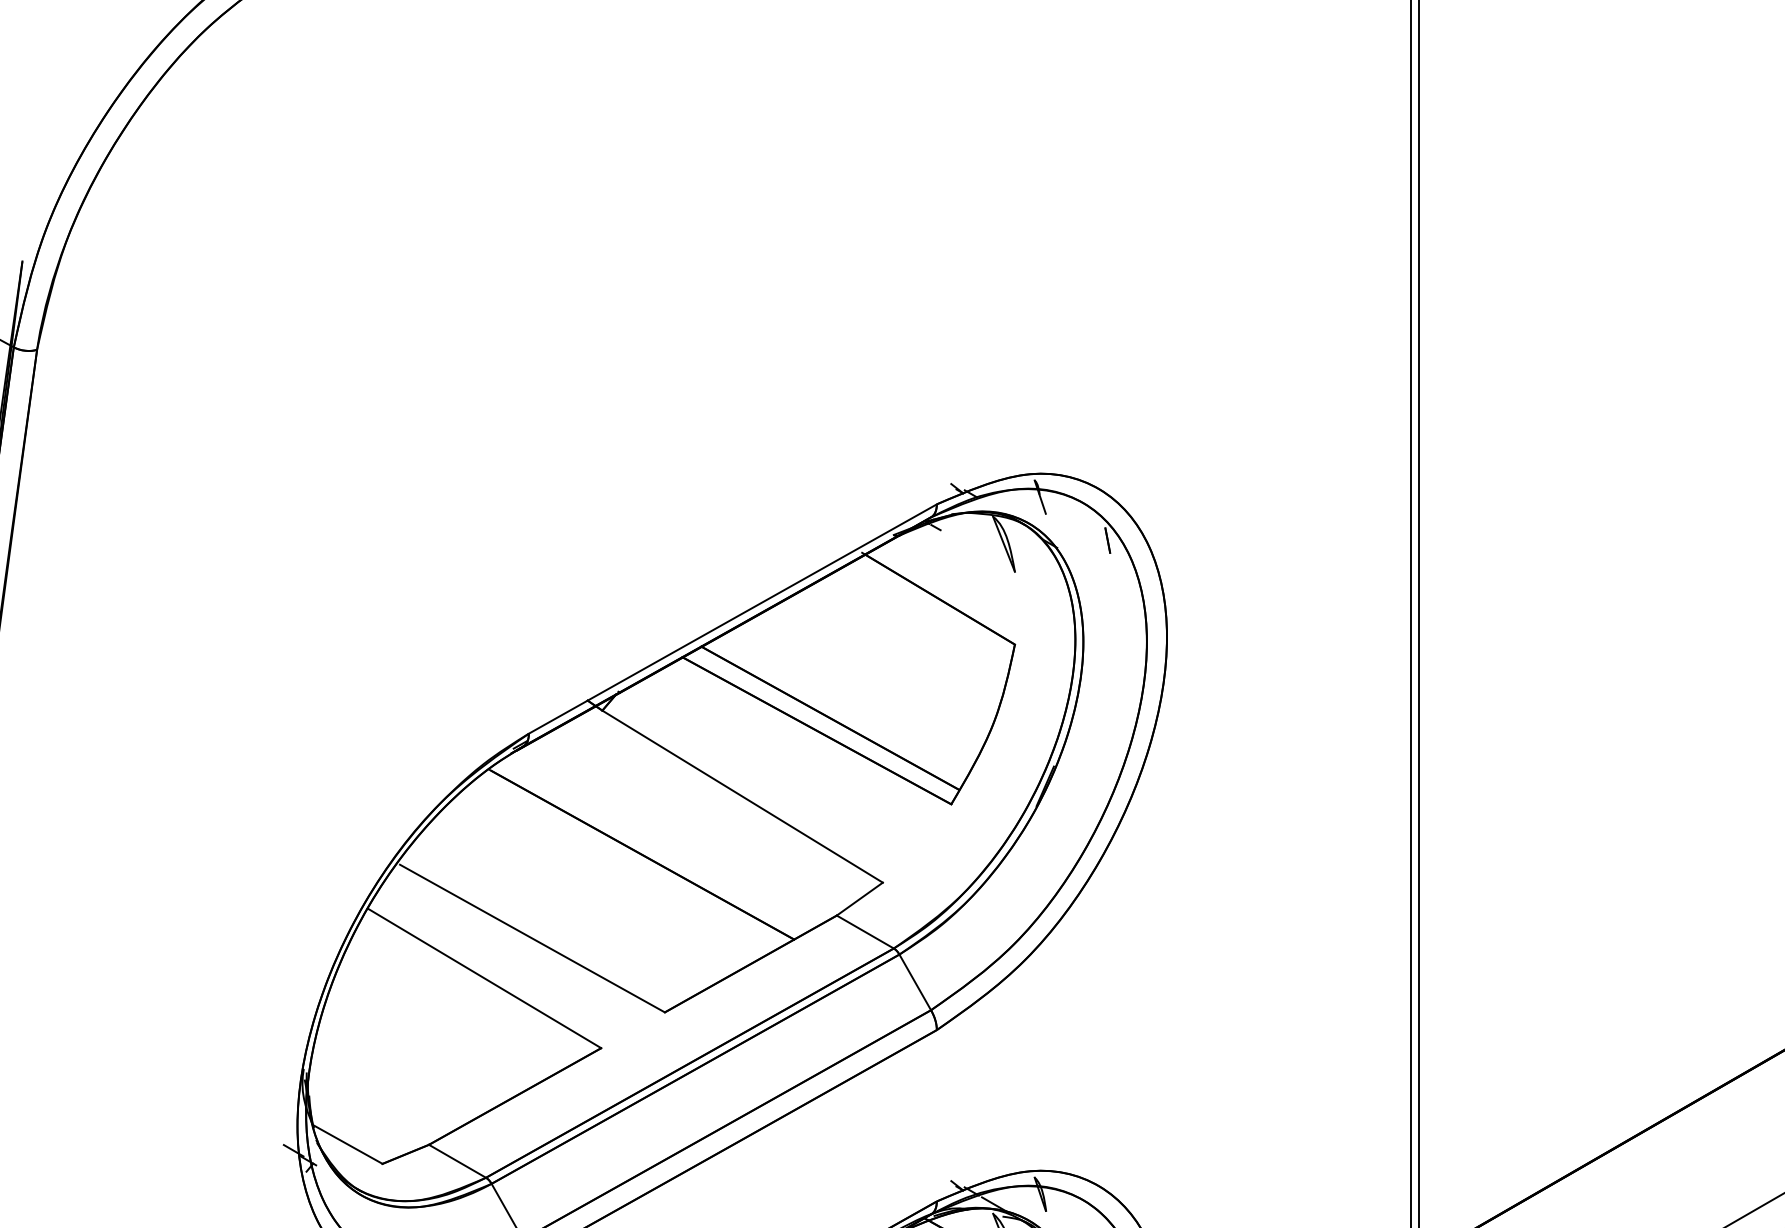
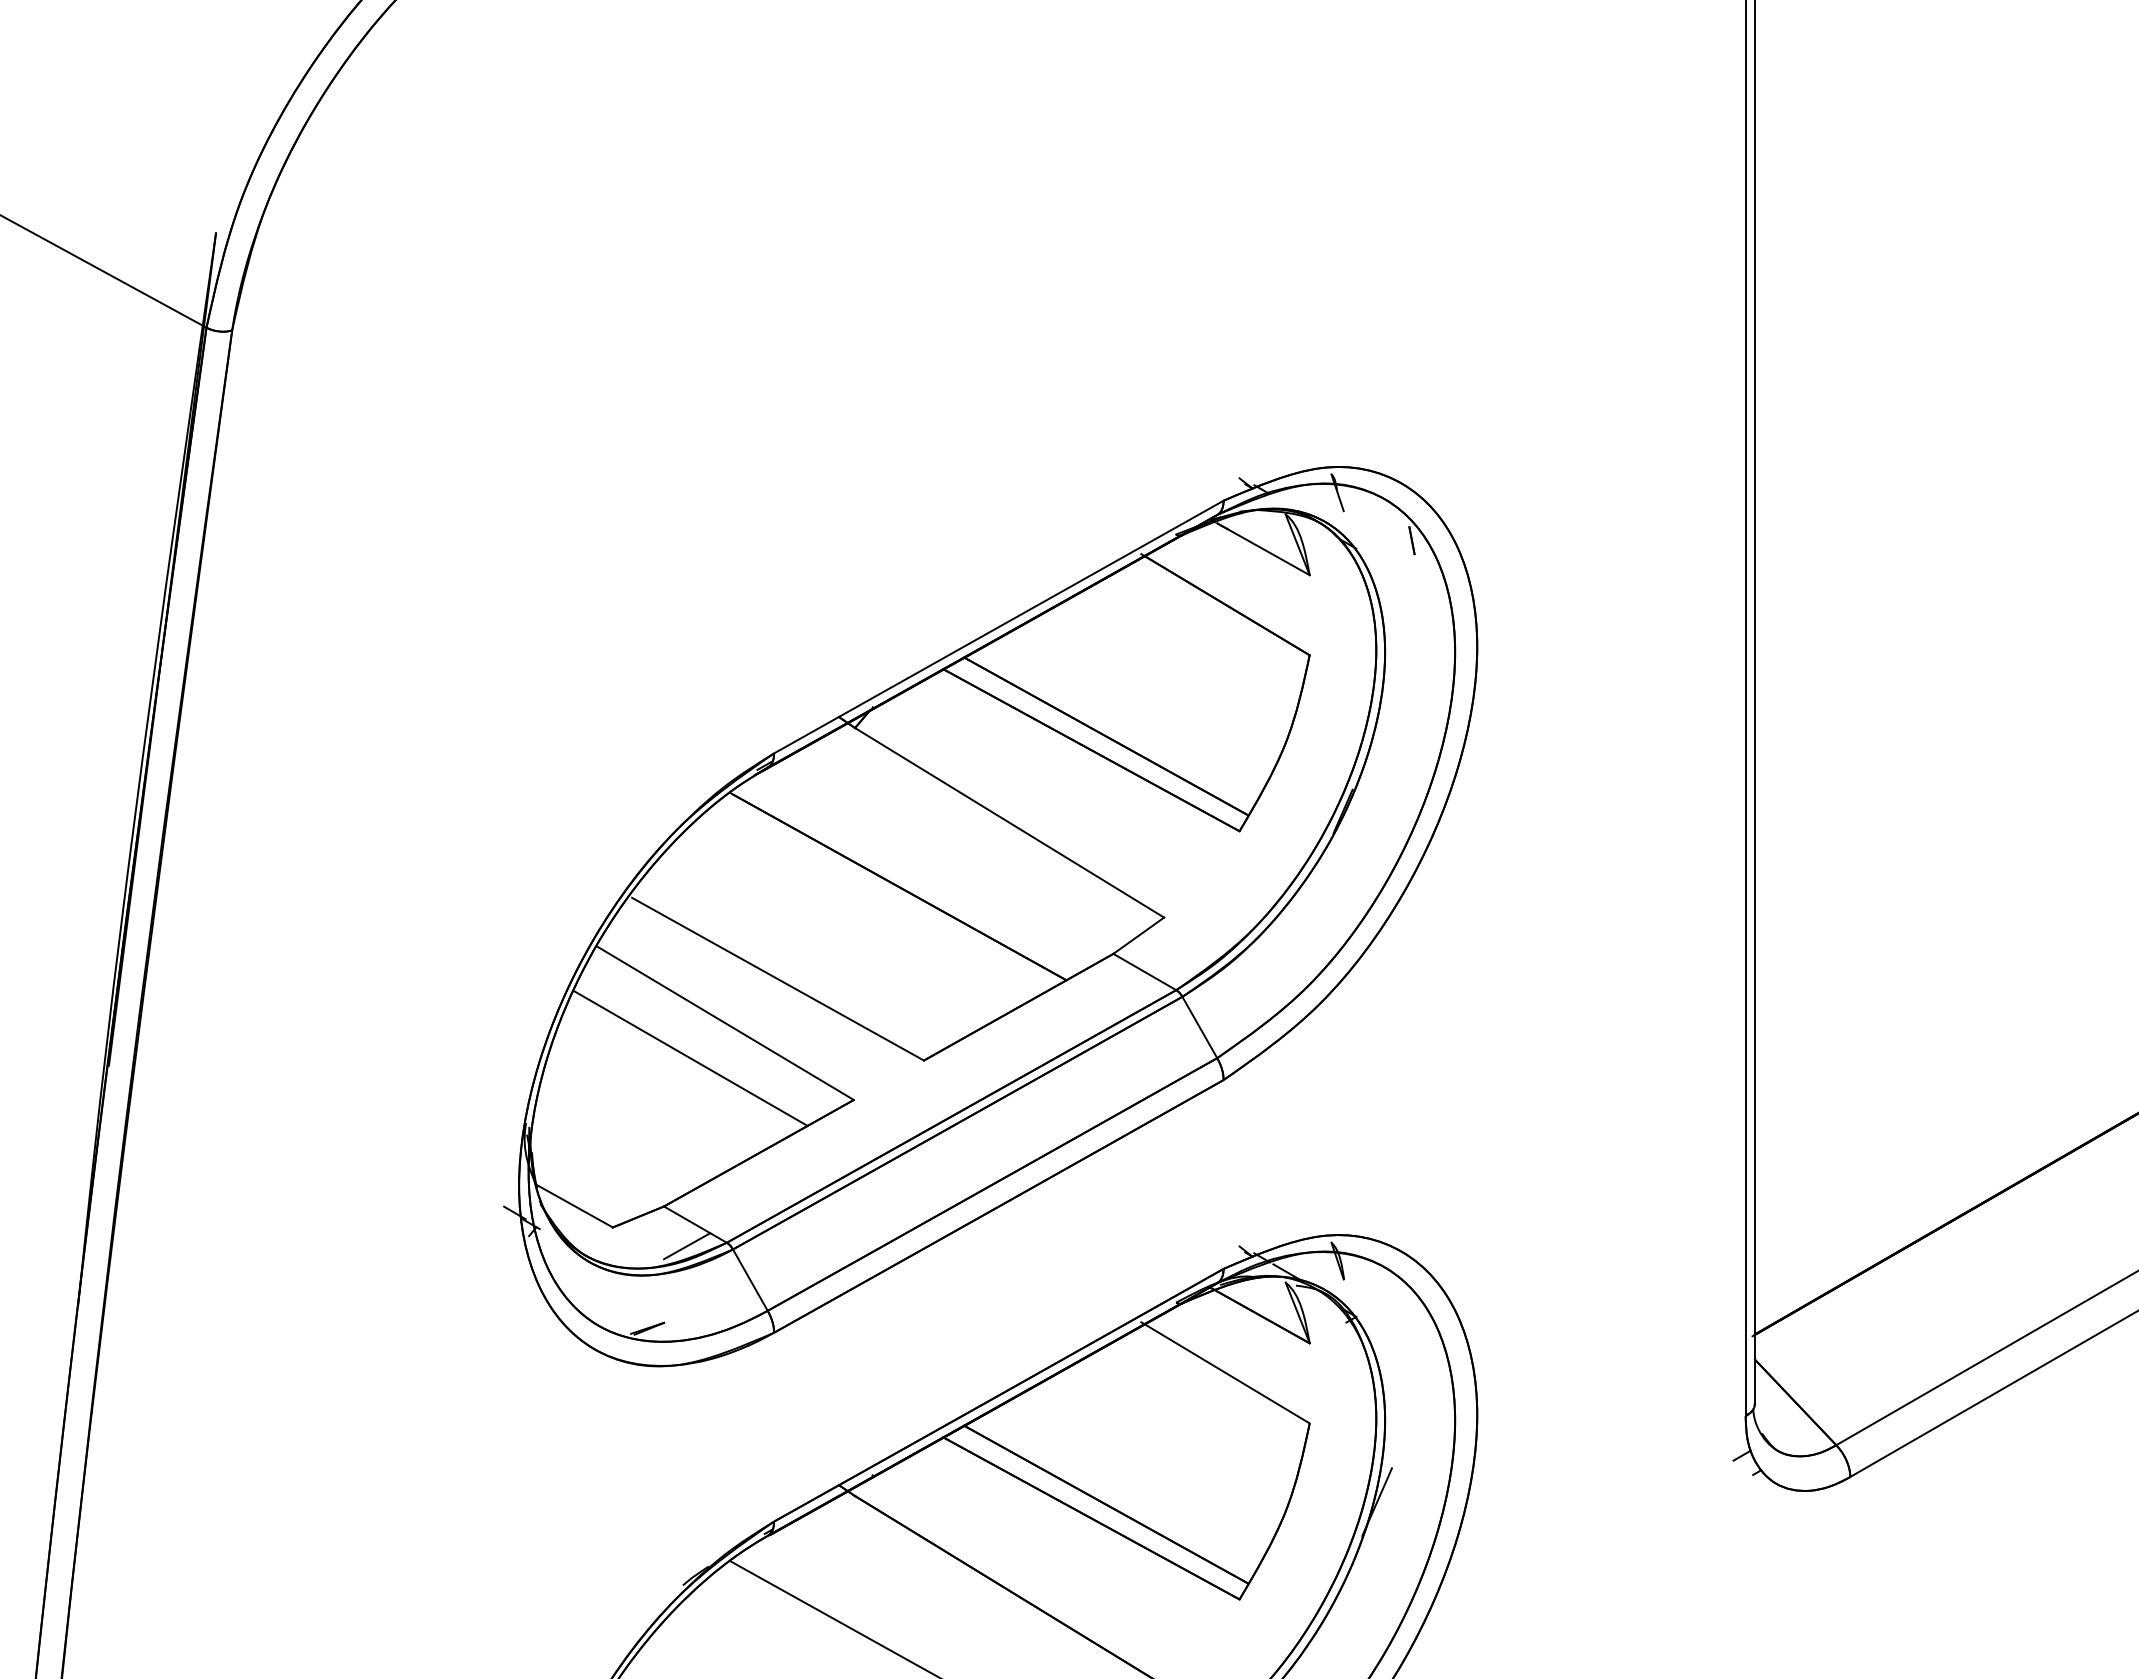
line: (973, 548) -> (1263, 549), added
line: (453, 1010) -> (690, 1058), added
line: (450, 1181) -> (687, 1246), added

